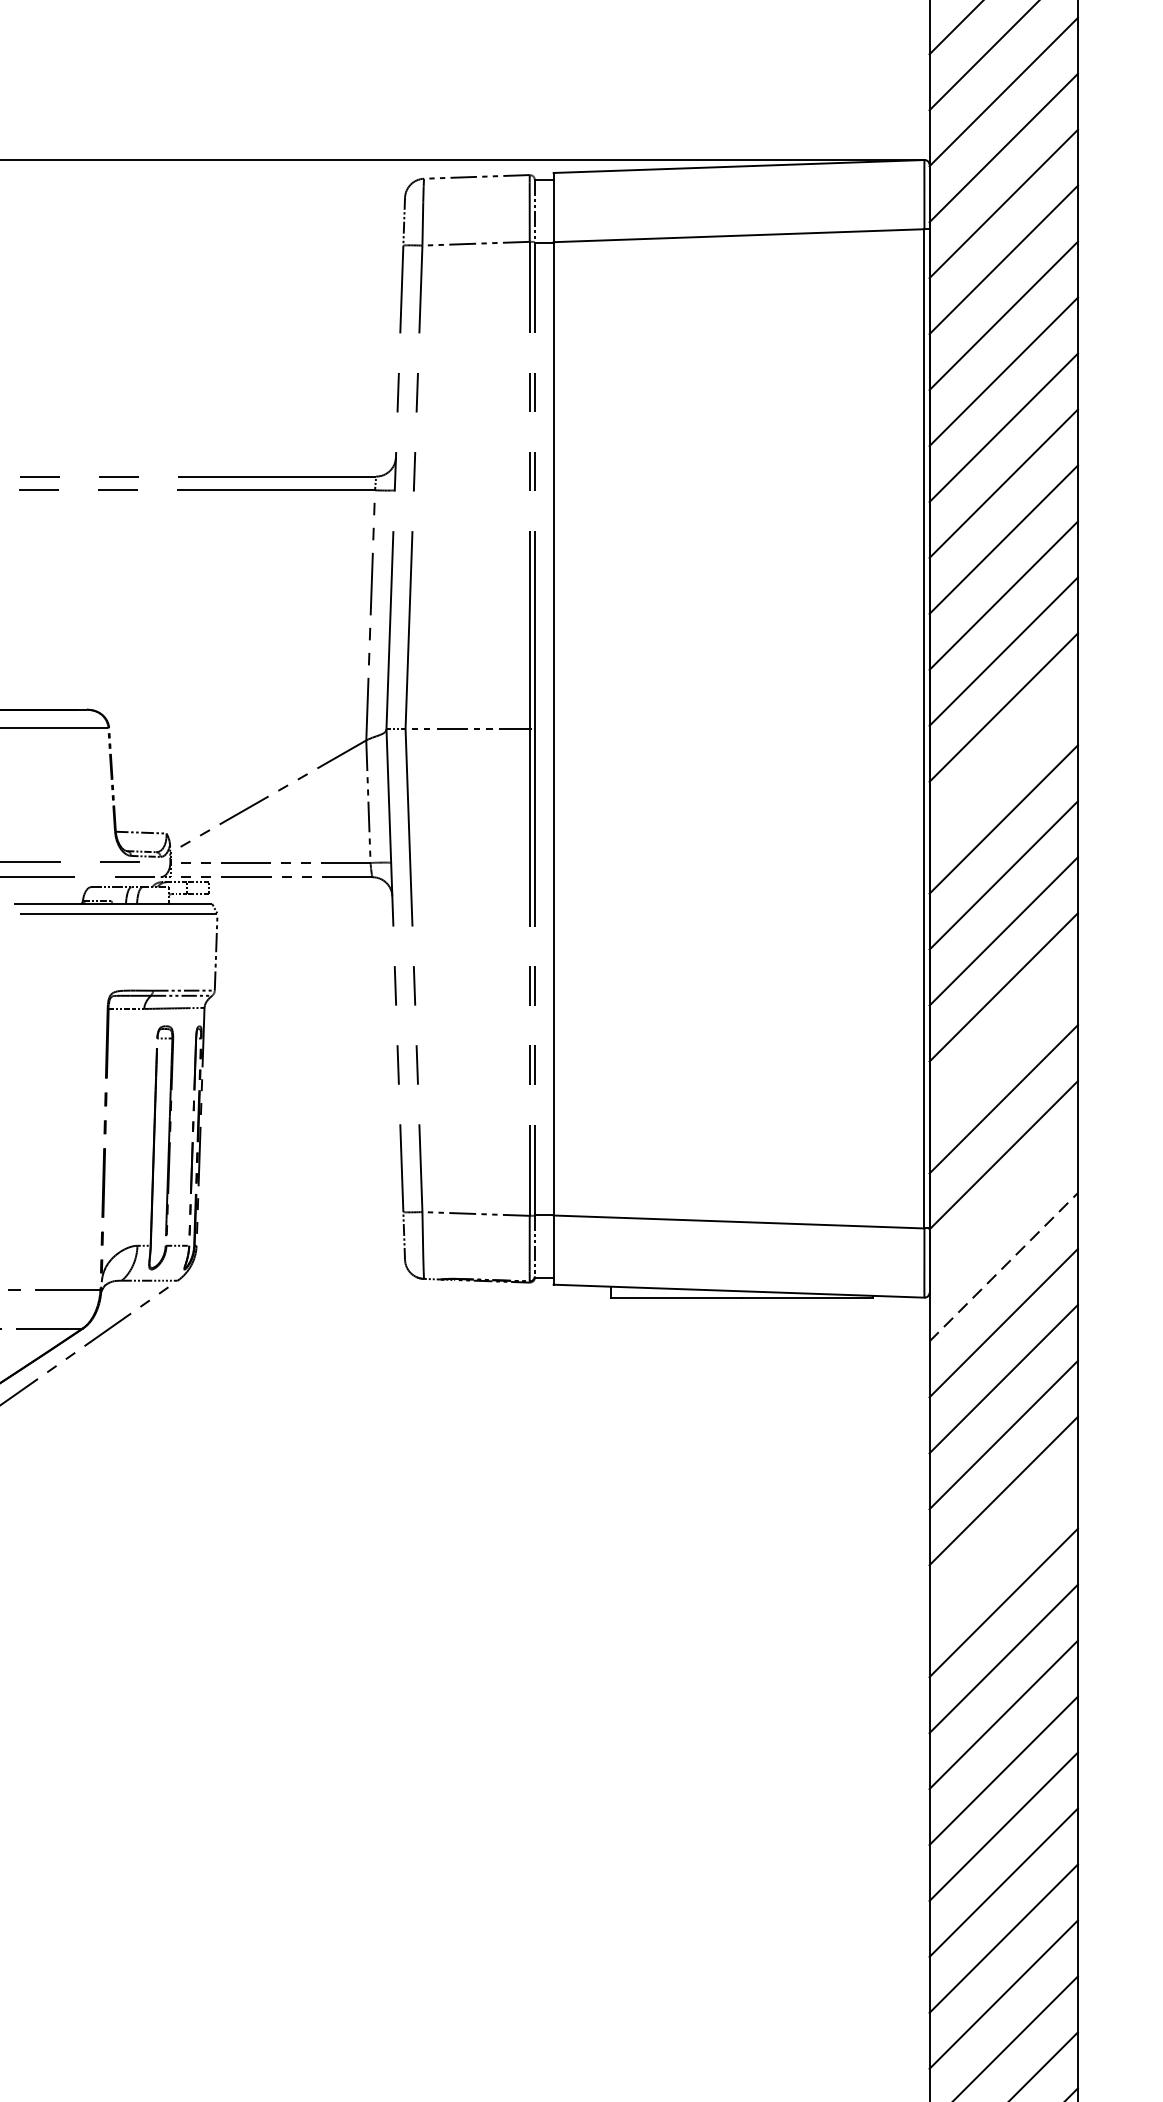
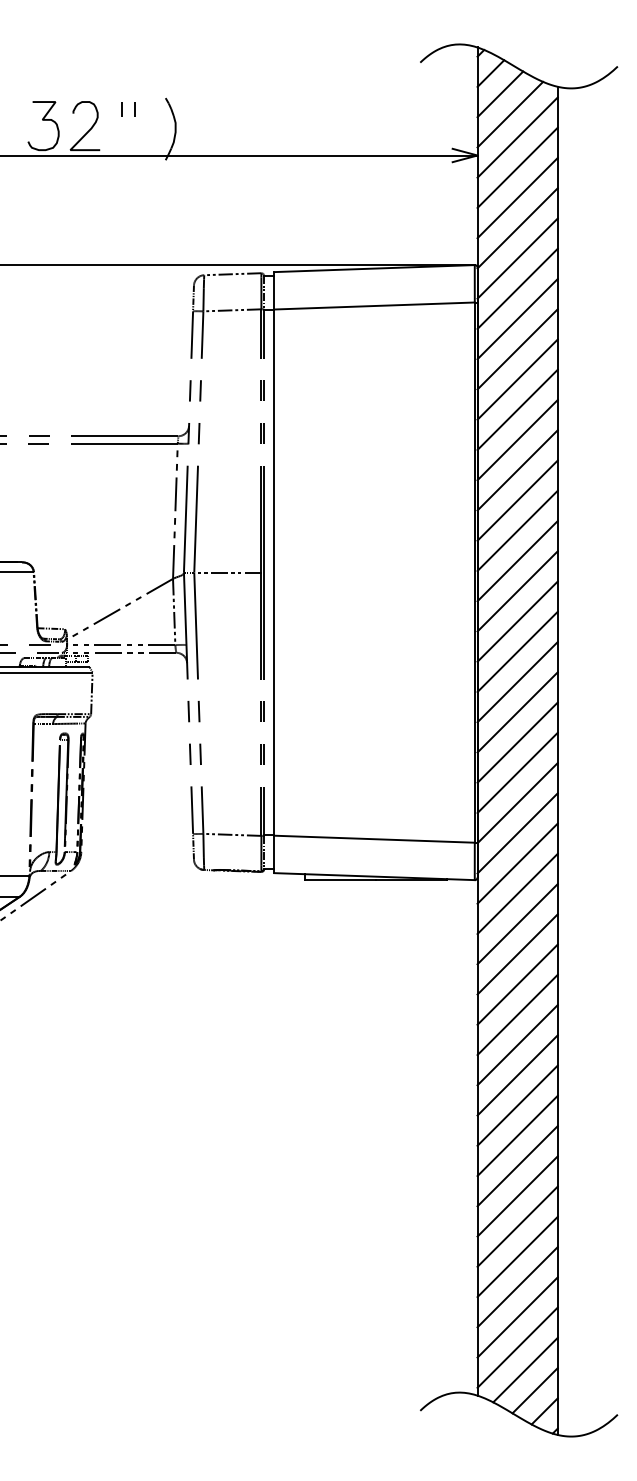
line: (1003, 763) -> (517, 591), added
line: (1003, 1043) -> (517, 742), added
line: (1003, 1211) -> (517, 833), added
line: (1003, 1266) -> (517, 863), dashed -> solid
line: (1003, 1546) -> (517, 1014), added

